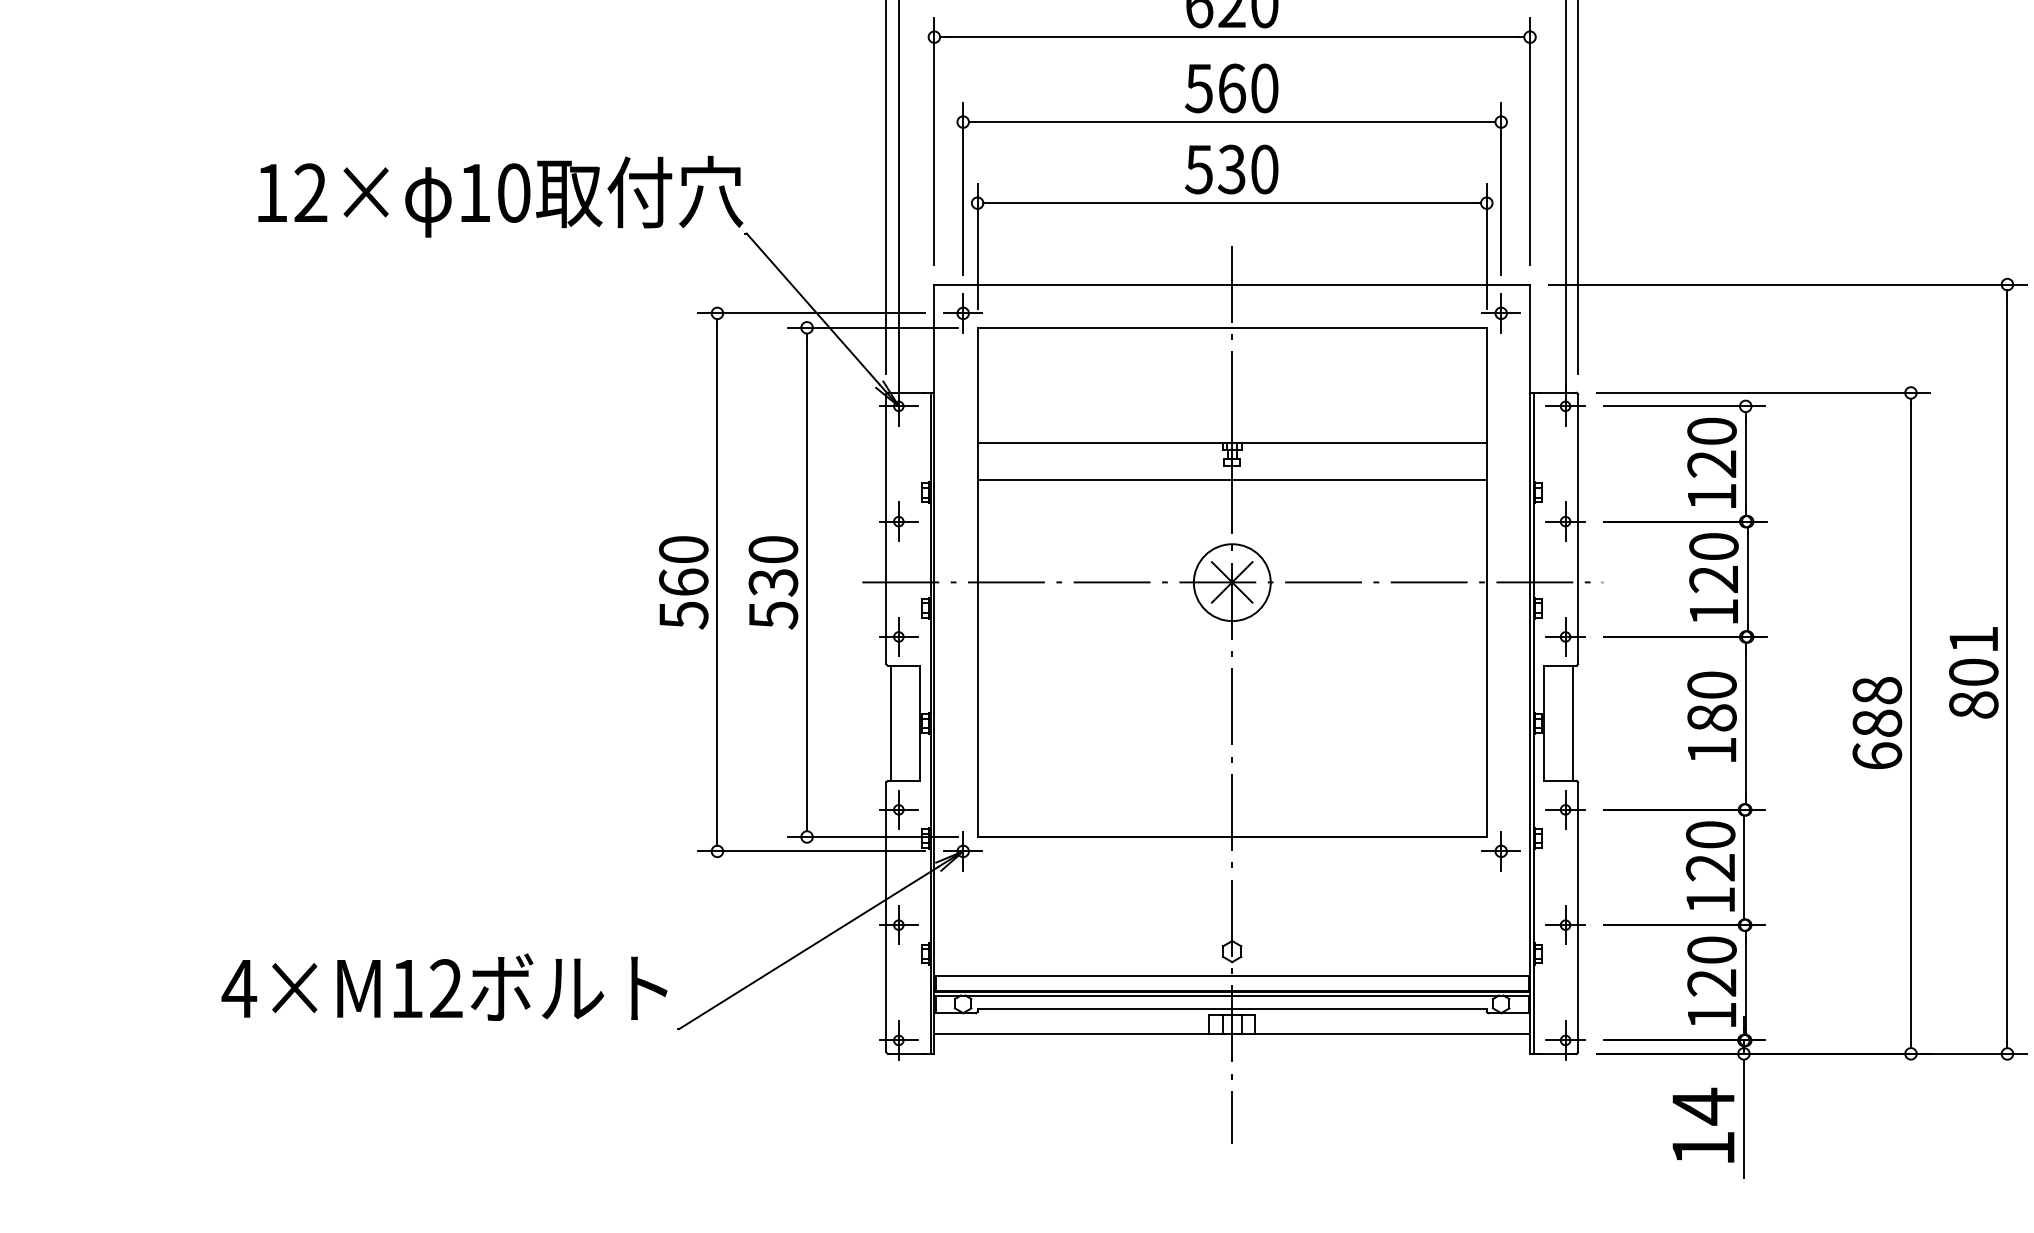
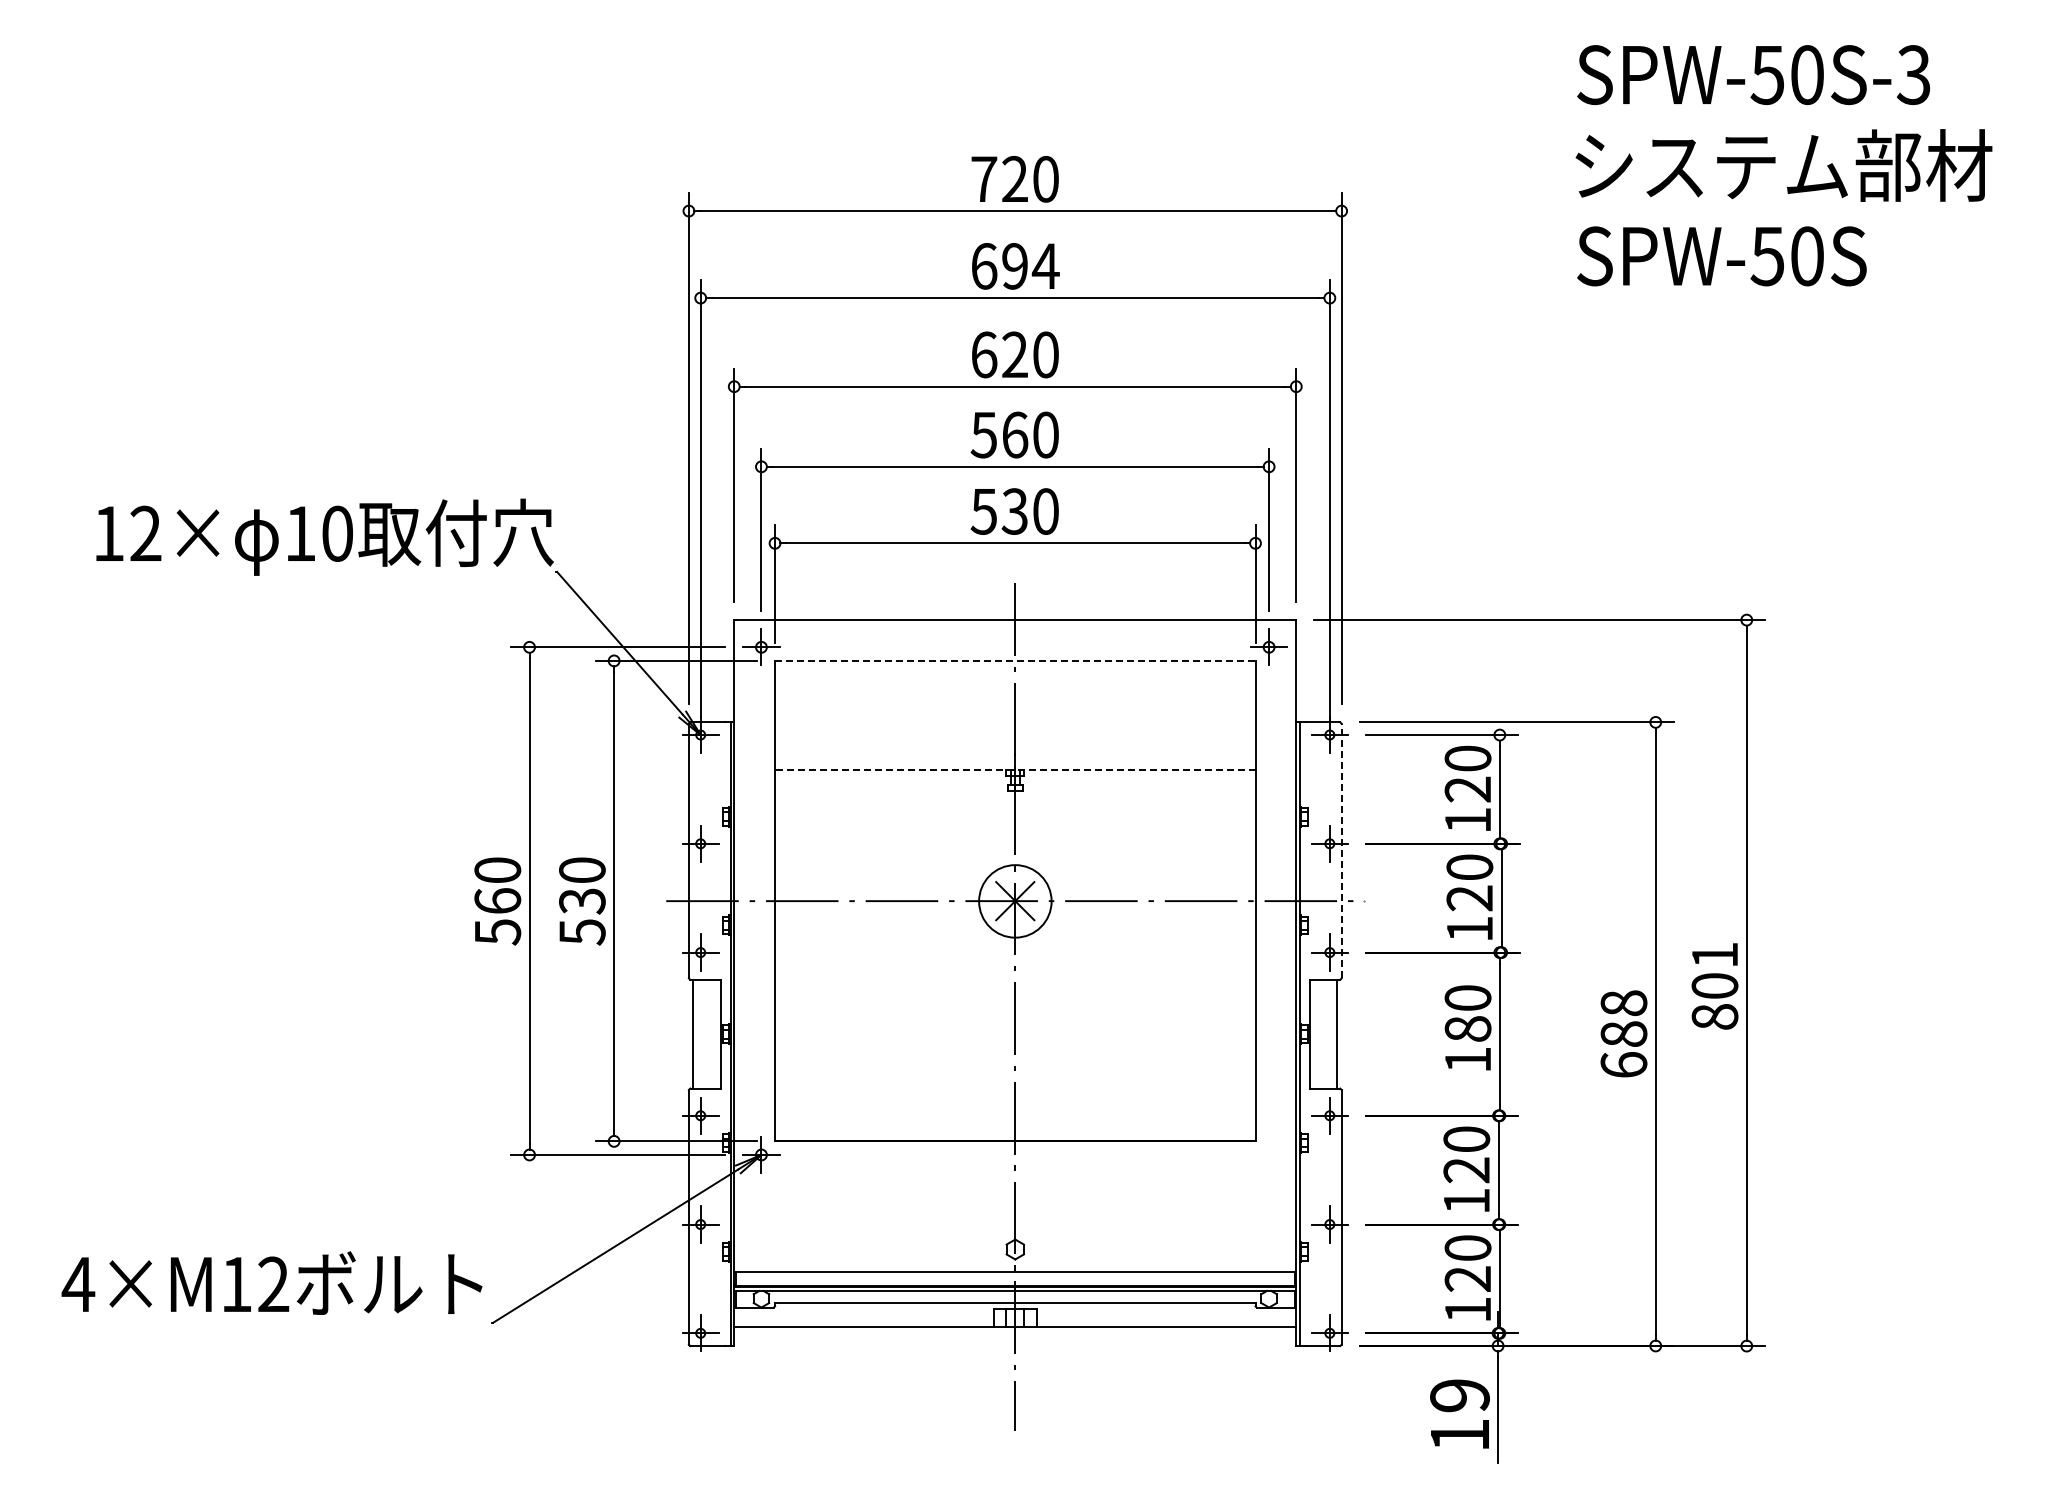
line: (1232, 327) -> (1015, 660), solid -> dashed
line: (1231, 442) -> (1014, 769), solid -> dashed
line: (1232, 479) -> (1015, 804), removed
line: (1577, 528) -> (1341, 850), solid -> dashed
part: (1500, 850) -> (1268, 1154), removed
text: (1702, 1106) -> (1459, 1395), 14 -> 19

